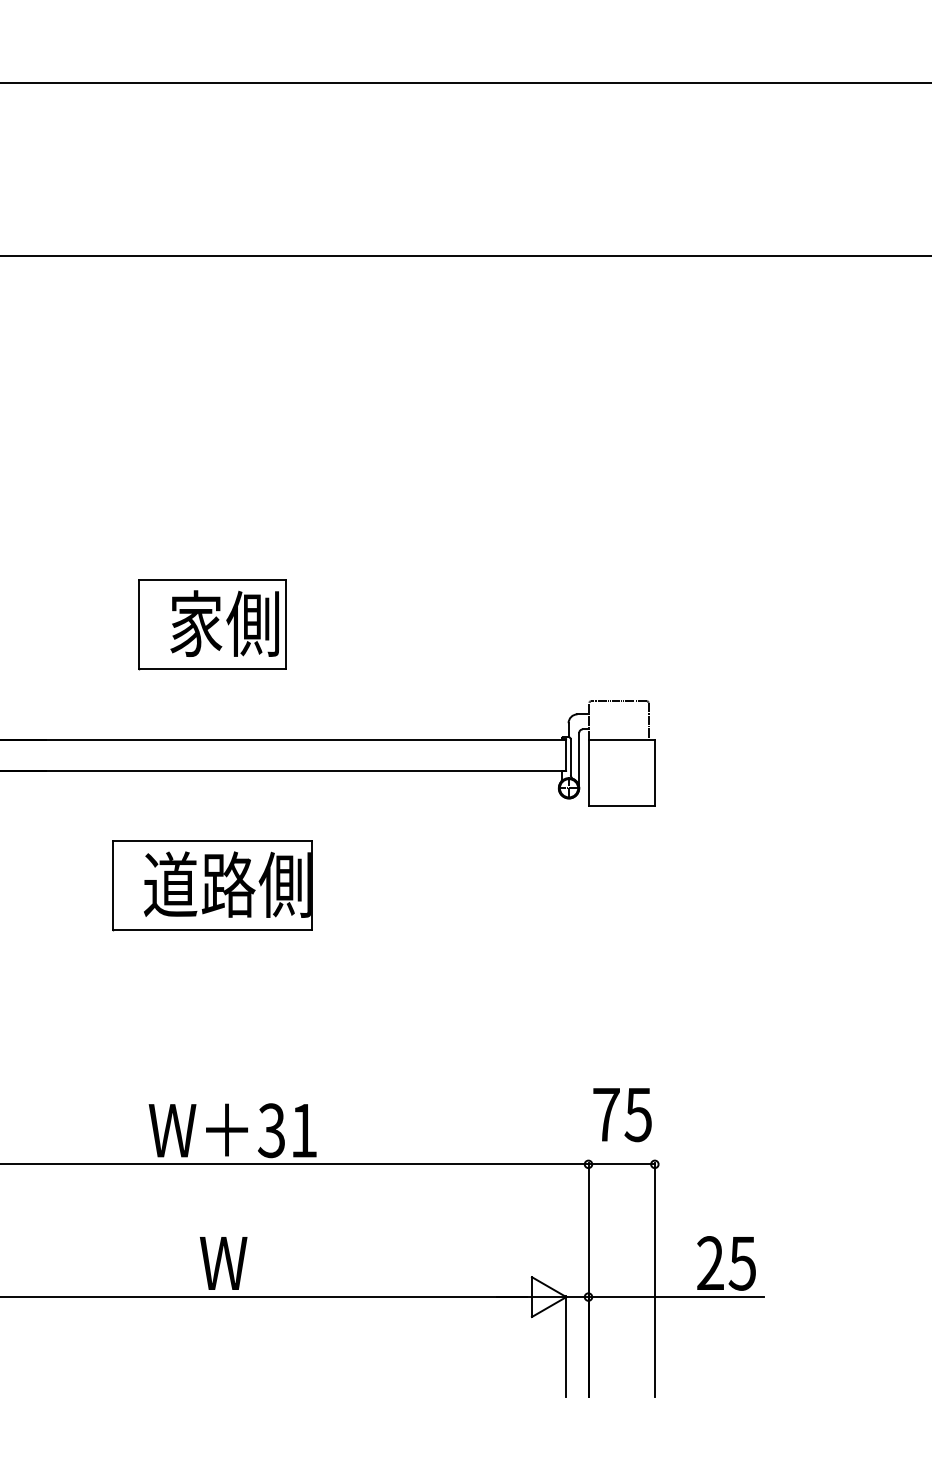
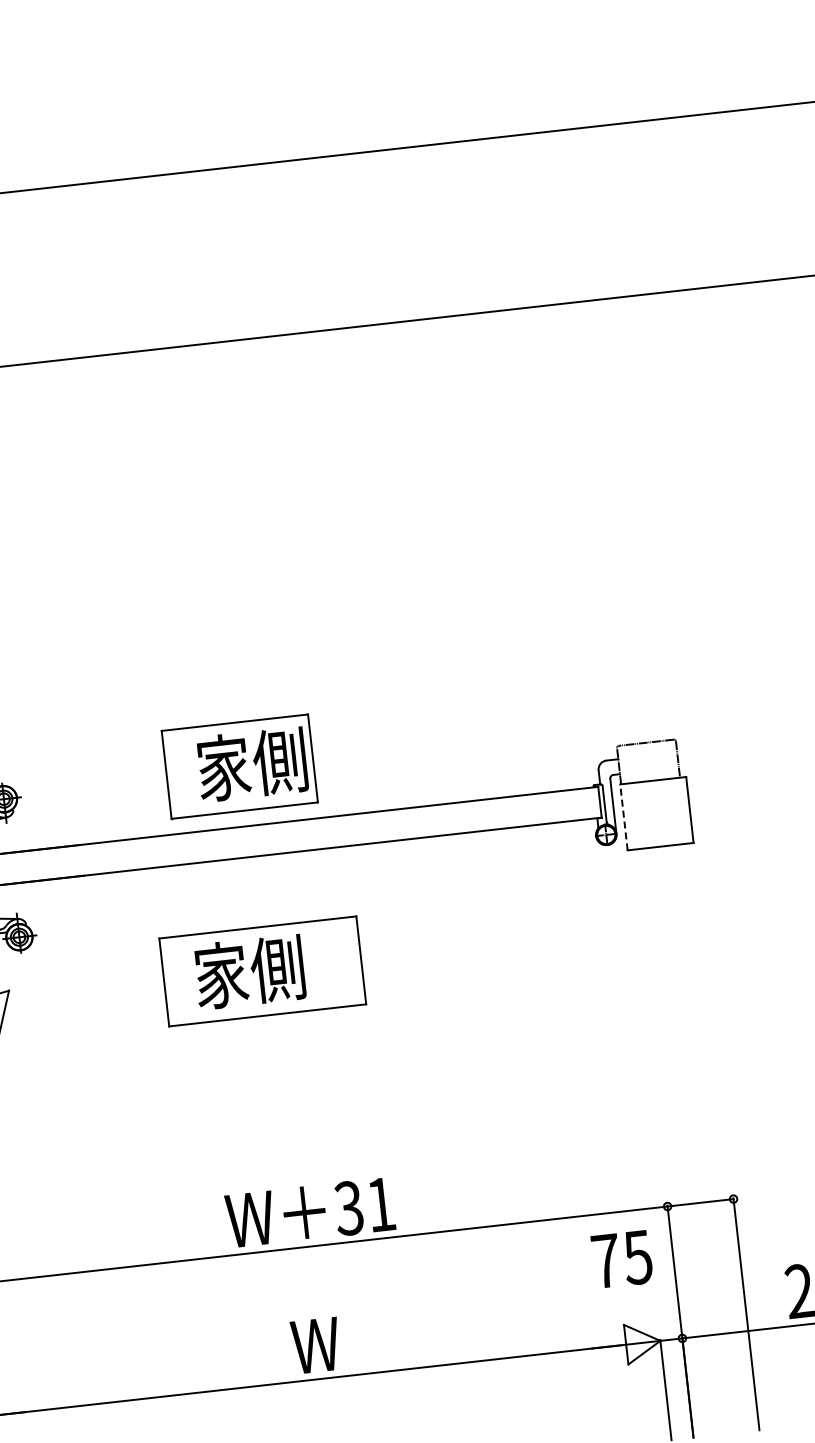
part: (212, 624) -> (239, 766), moved
line: (588, 772) -> (623, 817), solid -> dashed
text: (227, 884) -> (277, 968), 道路側 -> 家側
text: (622, 1115) -> (622, 1260), moved

